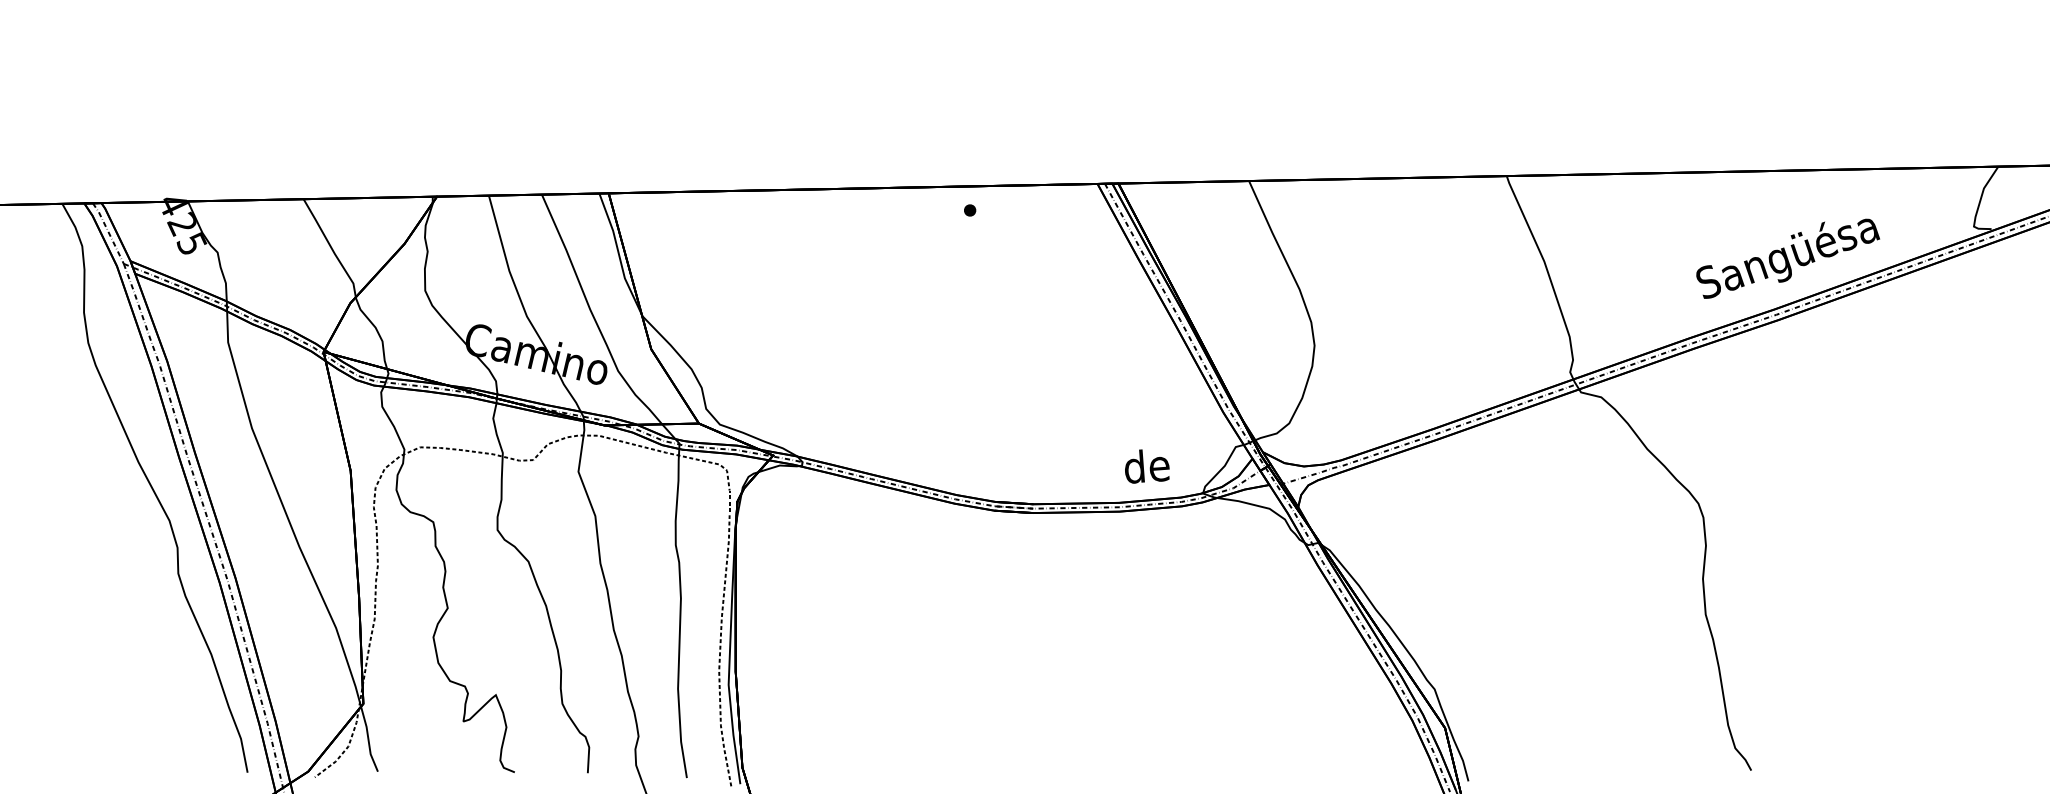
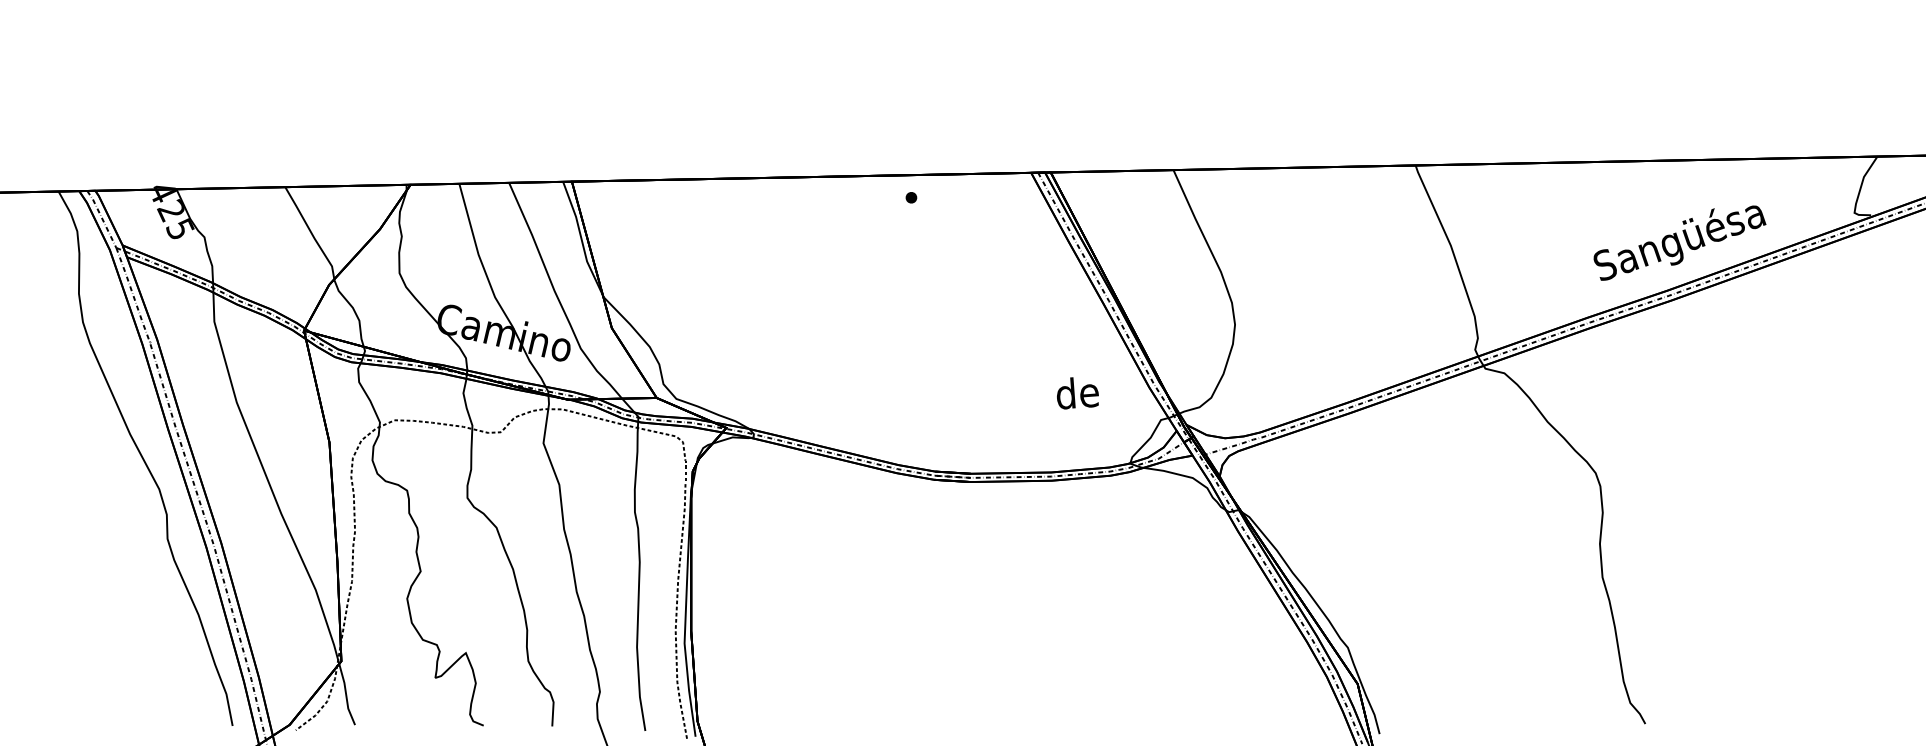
text: (1146, 466) -> (1077, 393), moved

